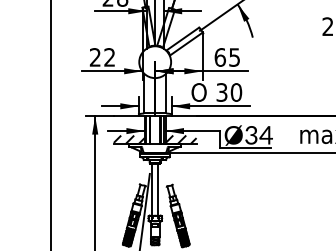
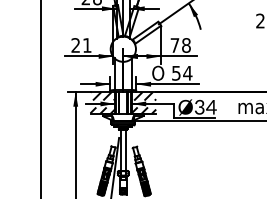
text: (109, 57) -> (87, 45), 22 -> 21
text: (227, 57) -> (180, 45), 65 -> 78
text: (229, 92) -> (182, 73), 30 -> 54
hatch: (128, 121) -> (102, 96), added
hatch: (180, 121) -> (143, 96), added

